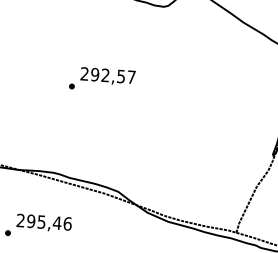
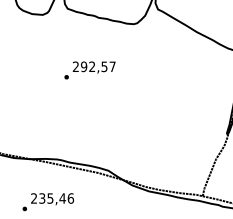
text: (101, 79) -> (89, 70), moved
text: (31, 221) -> (42, 198), 295,46 -> 235,46

